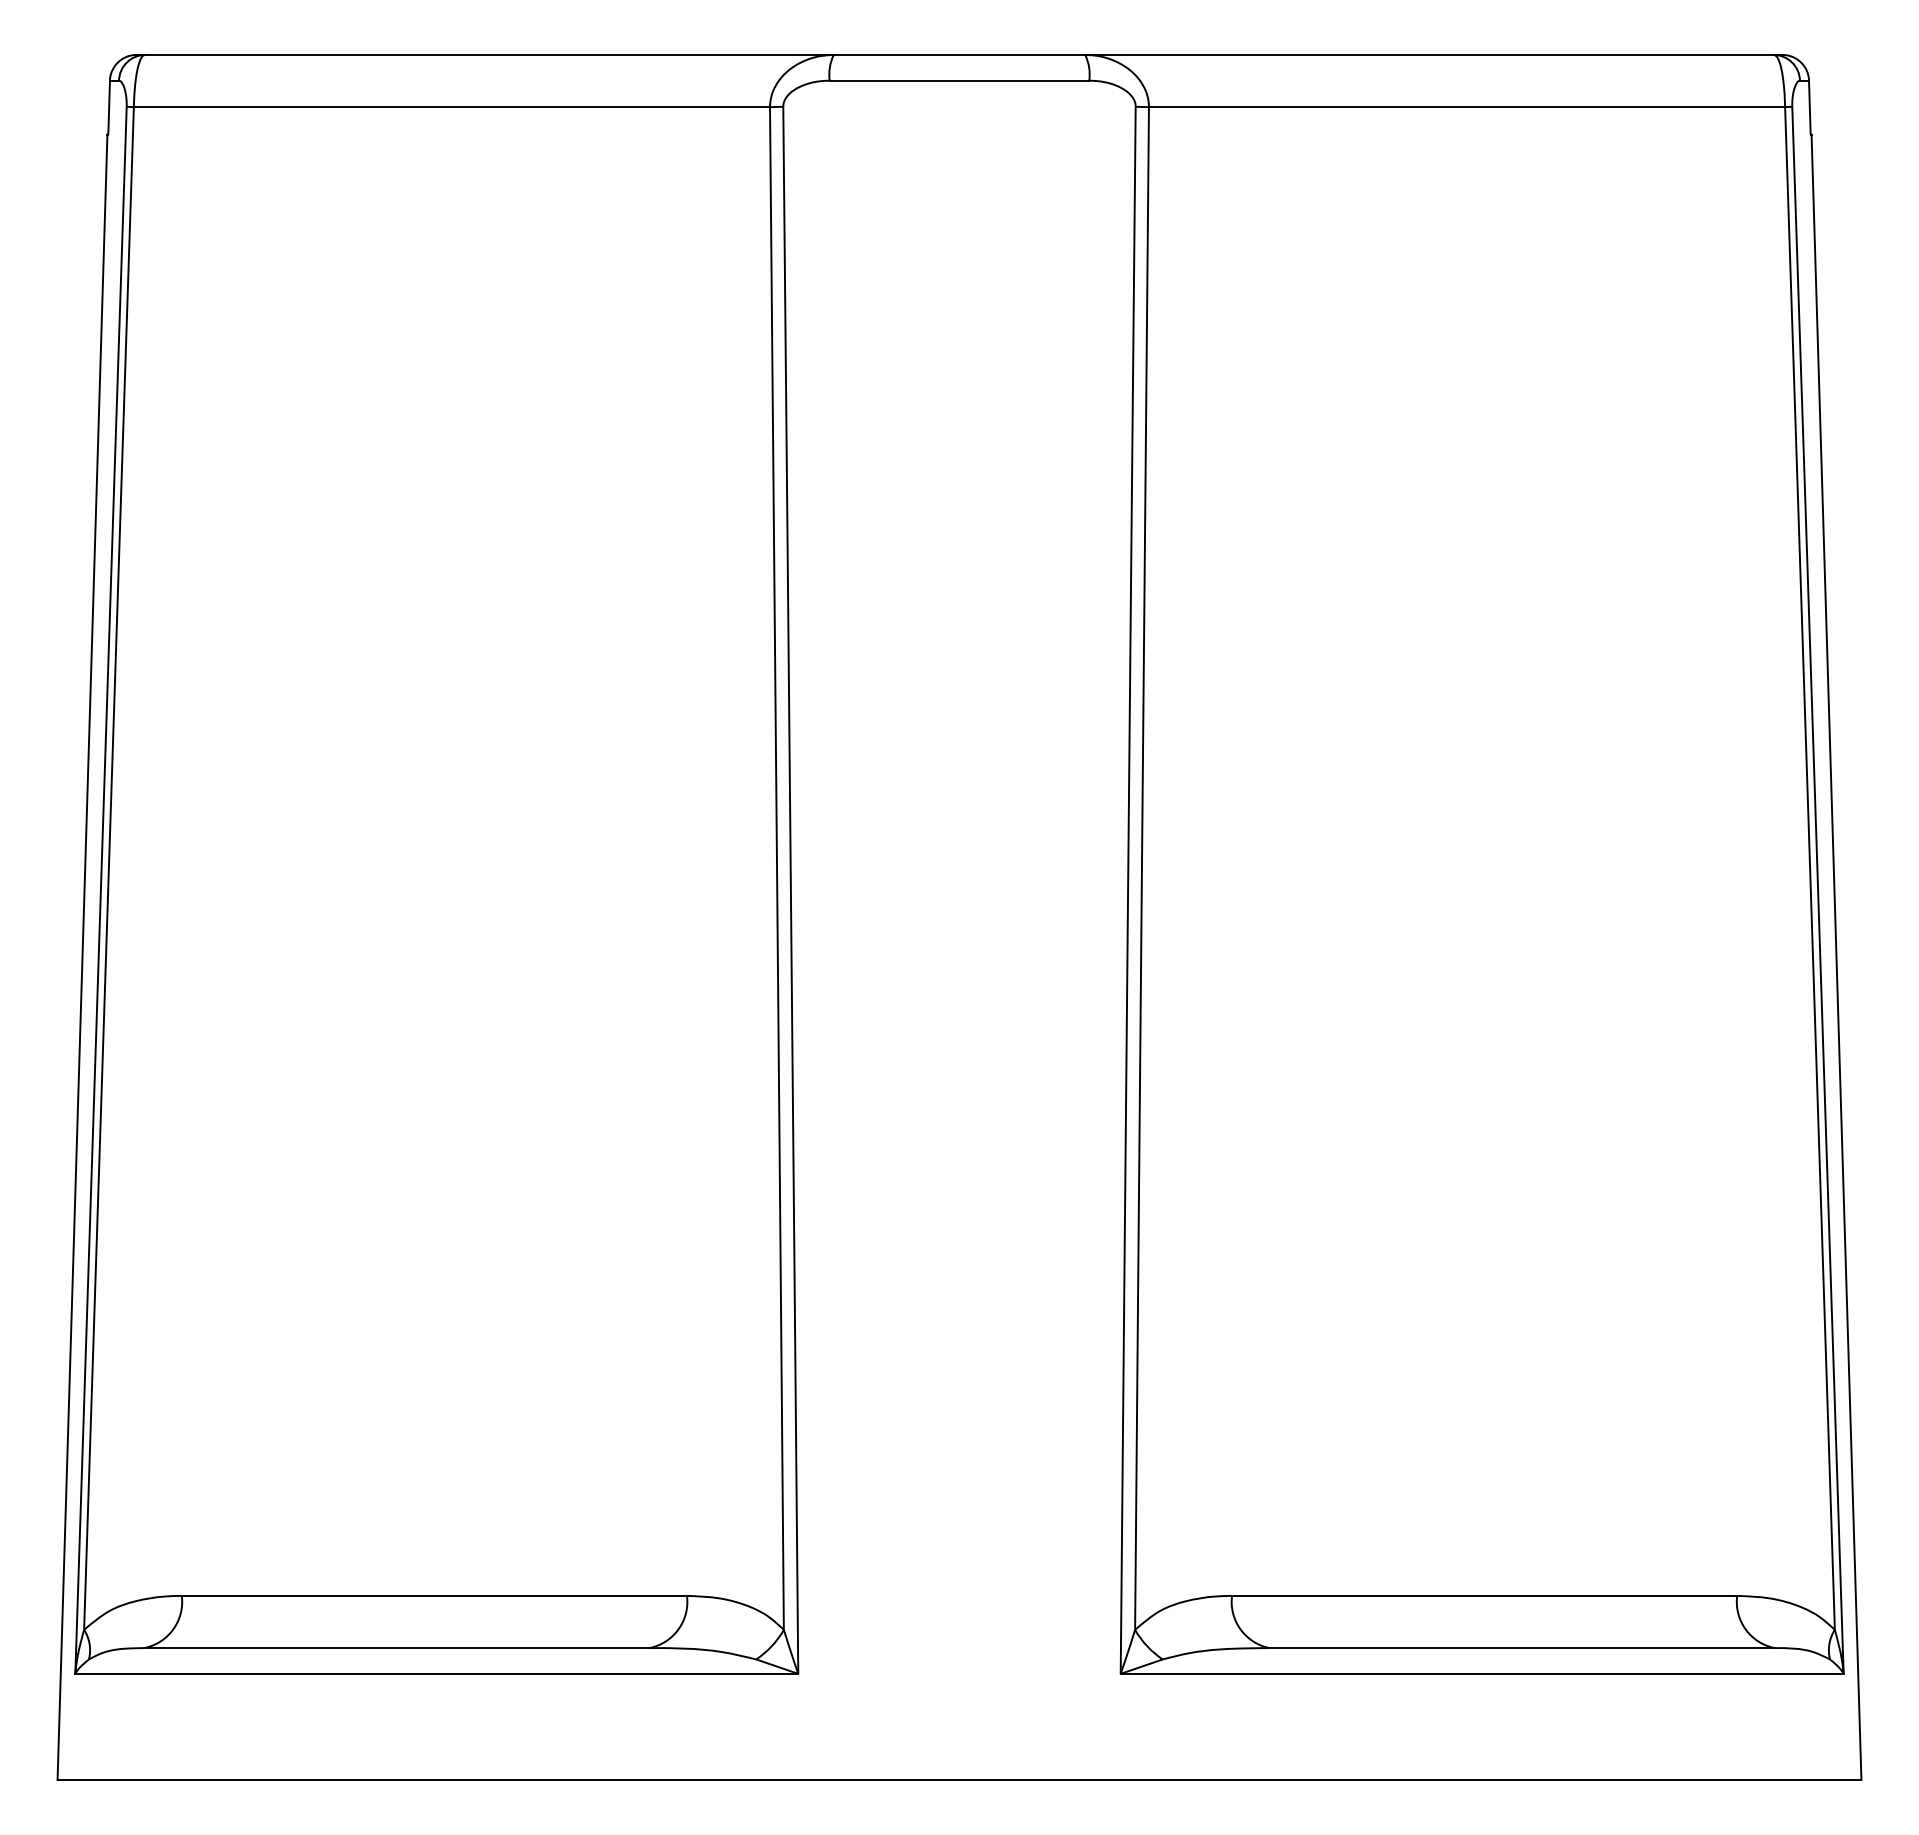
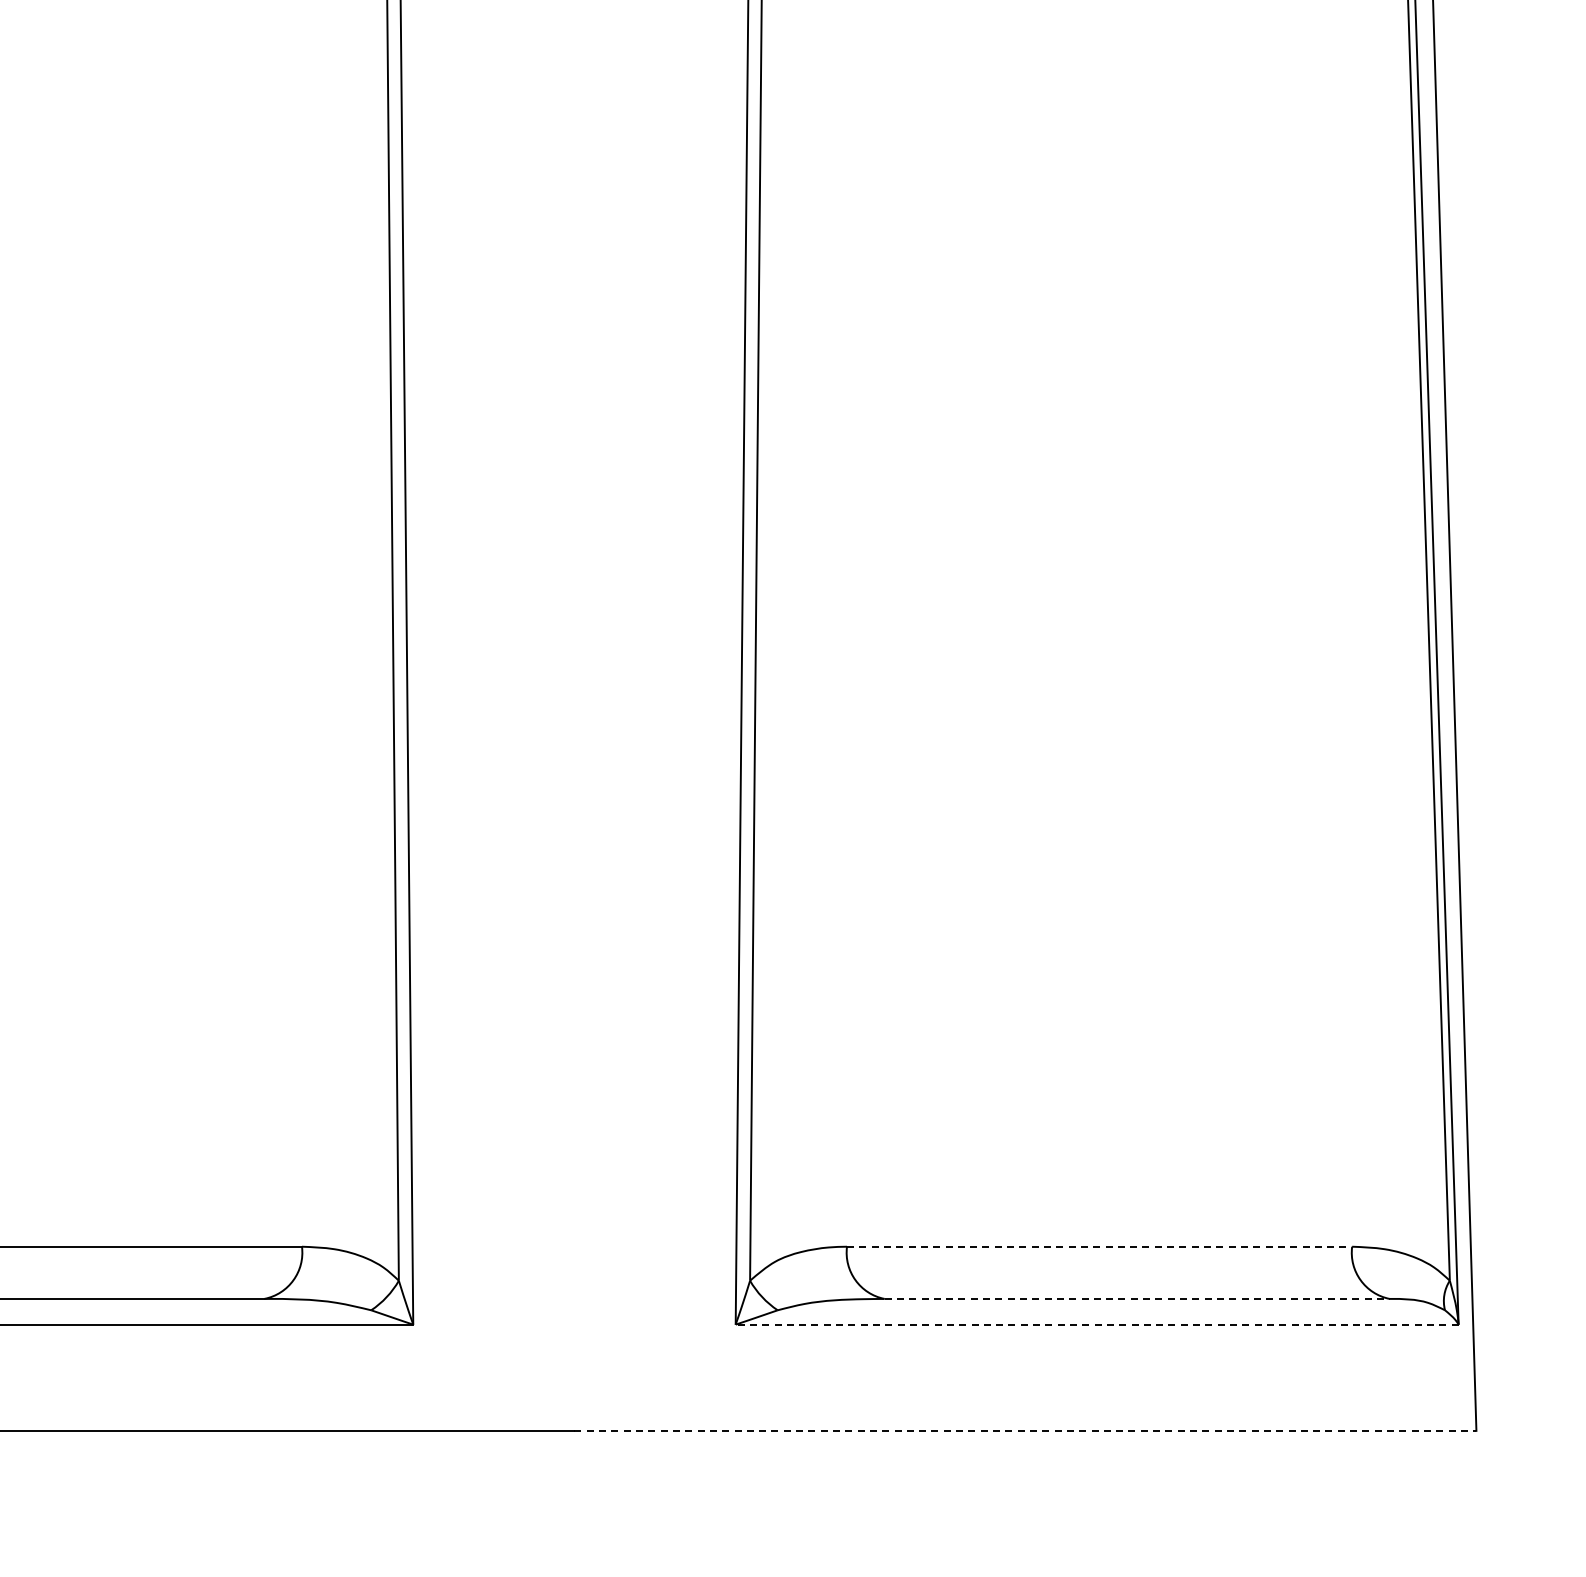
line: (1484, 1595) -> (1099, 1246), solid -> dashed
line: (1522, 1648) -> (1137, 1299), solid -> dashed
line: (1481, 1673) -> (1096, 1324), solid -> dashed
line: (1410, 1780) -> (1025, 1431), solid -> dashed

